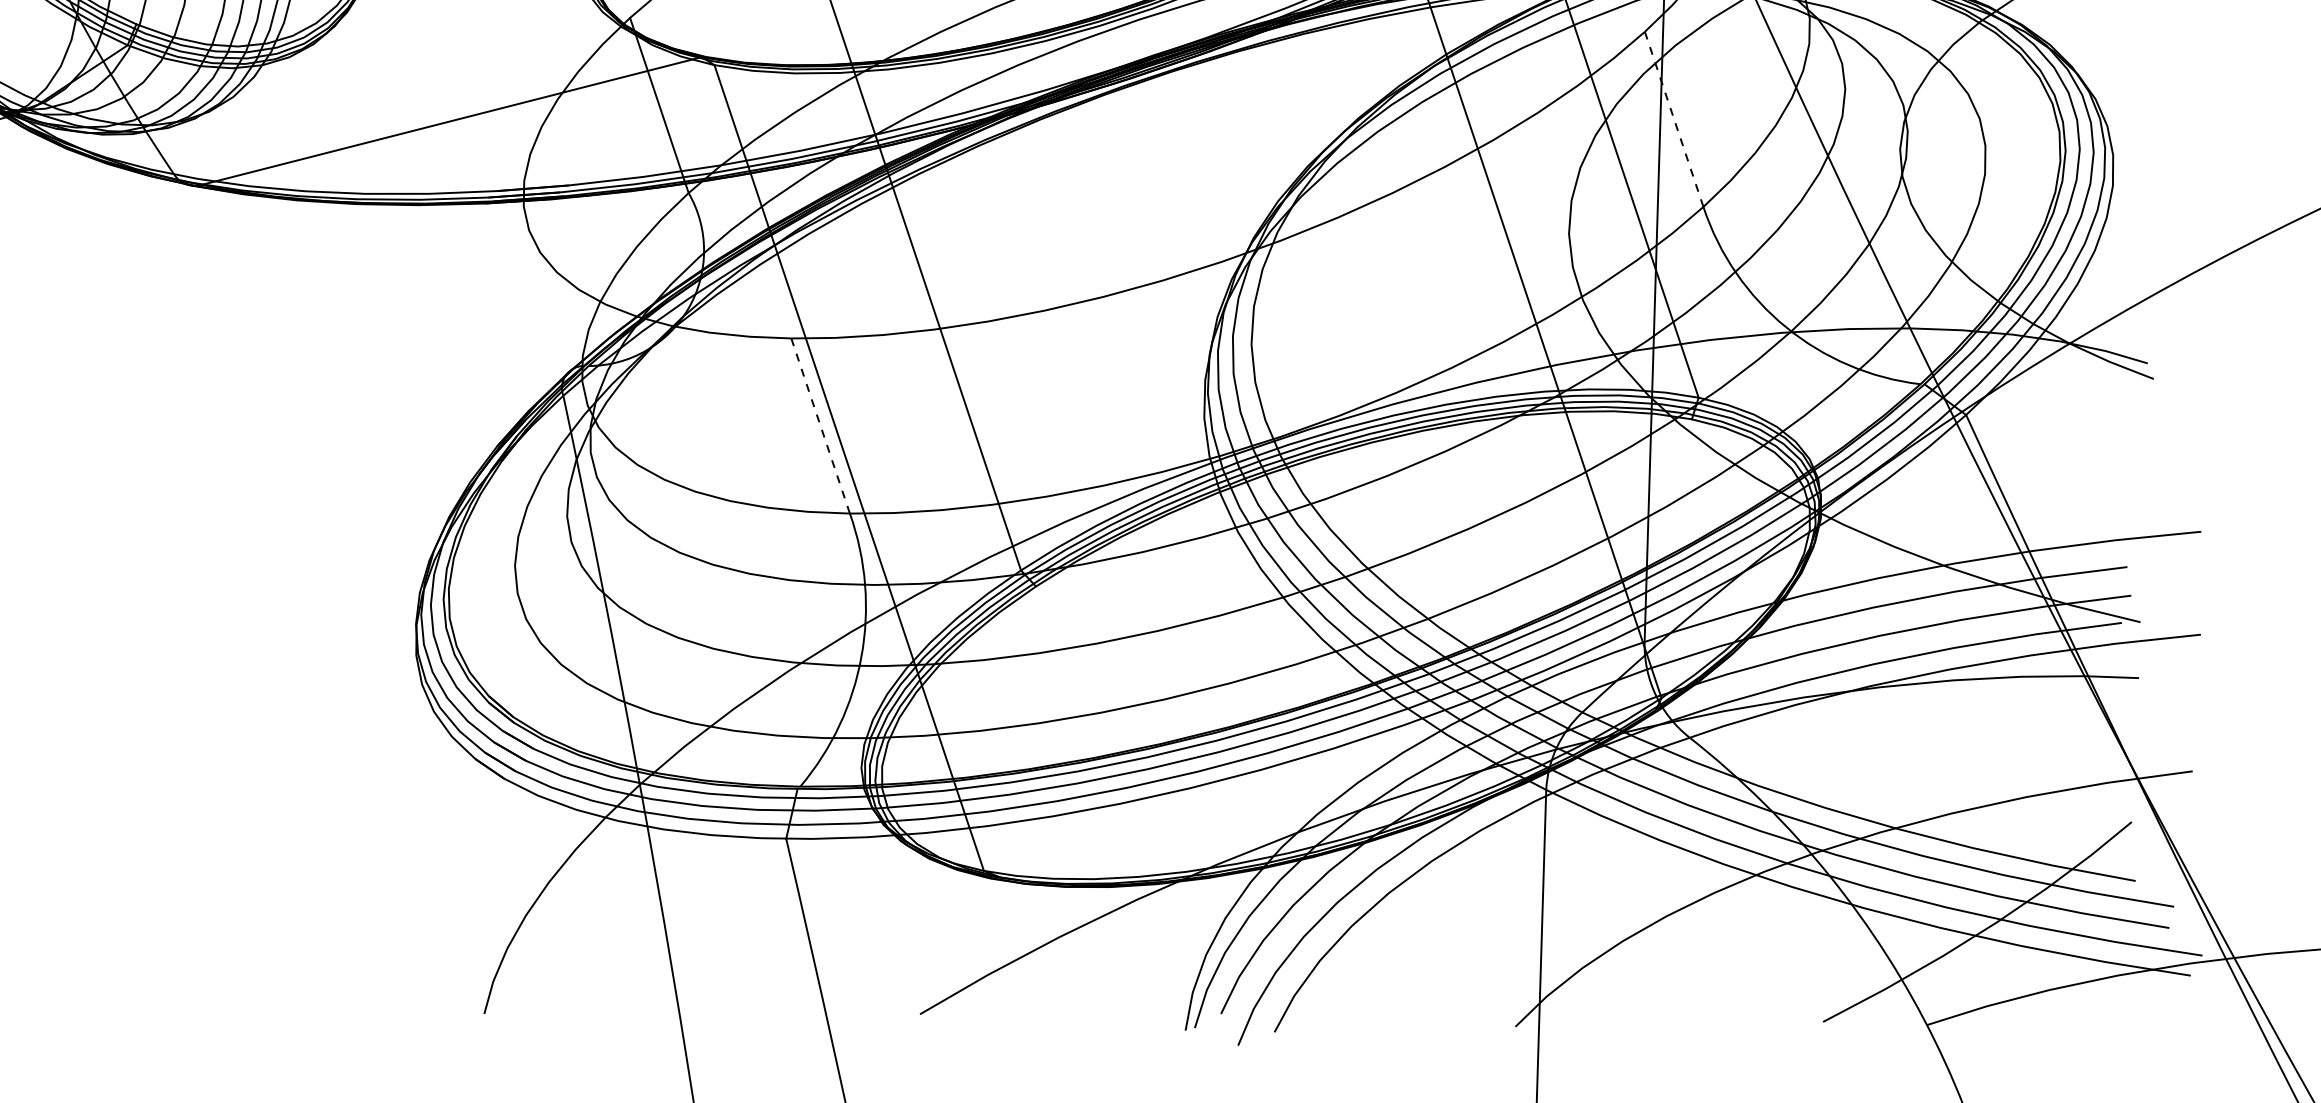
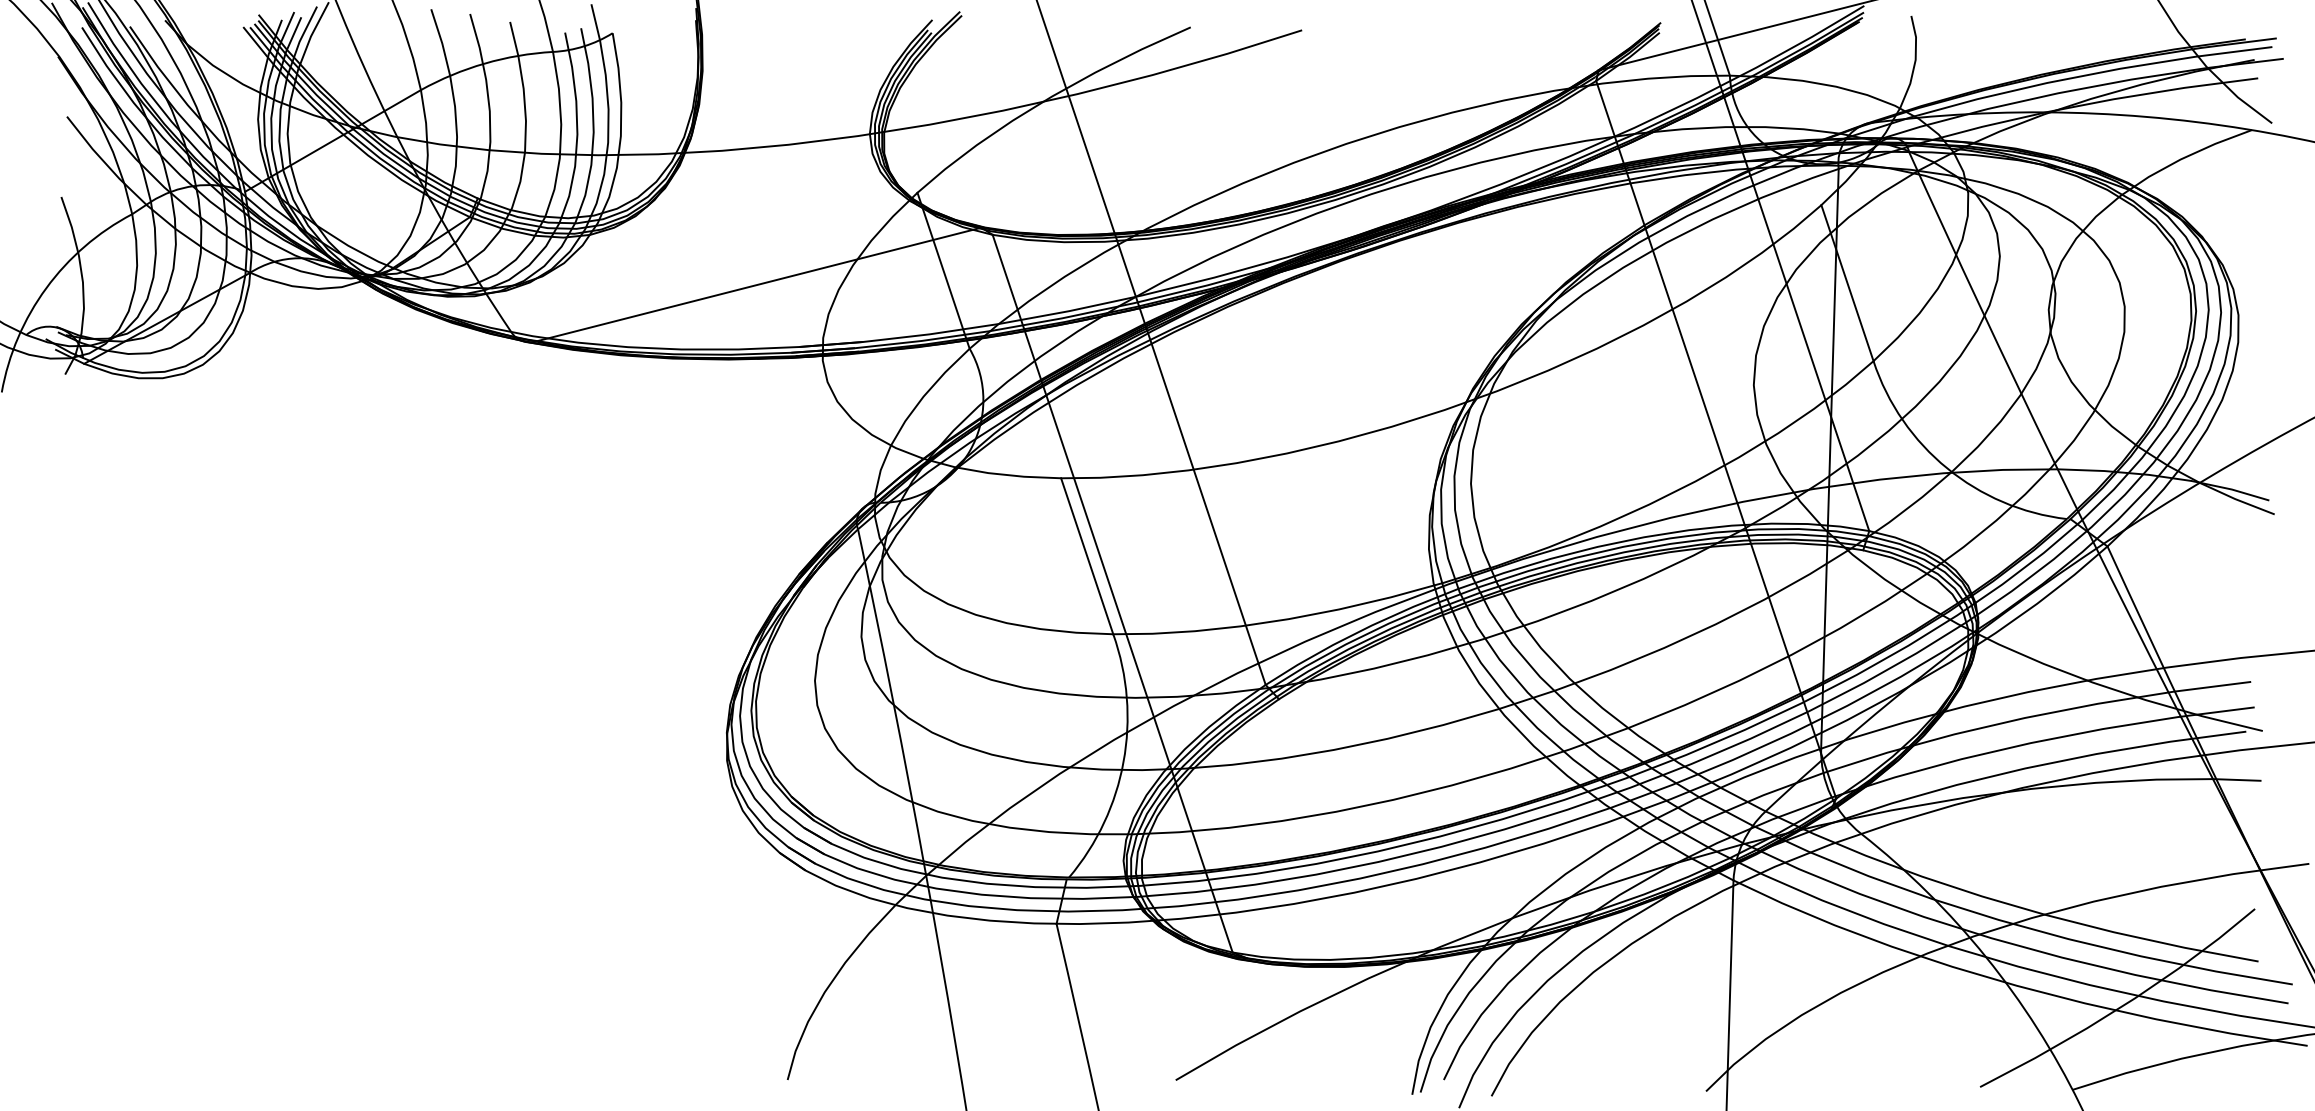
line: (1674, 118) -> (1847, 282), dashed -> solid
line: (820, 425) -> (1087, 555), dashed -> solid

